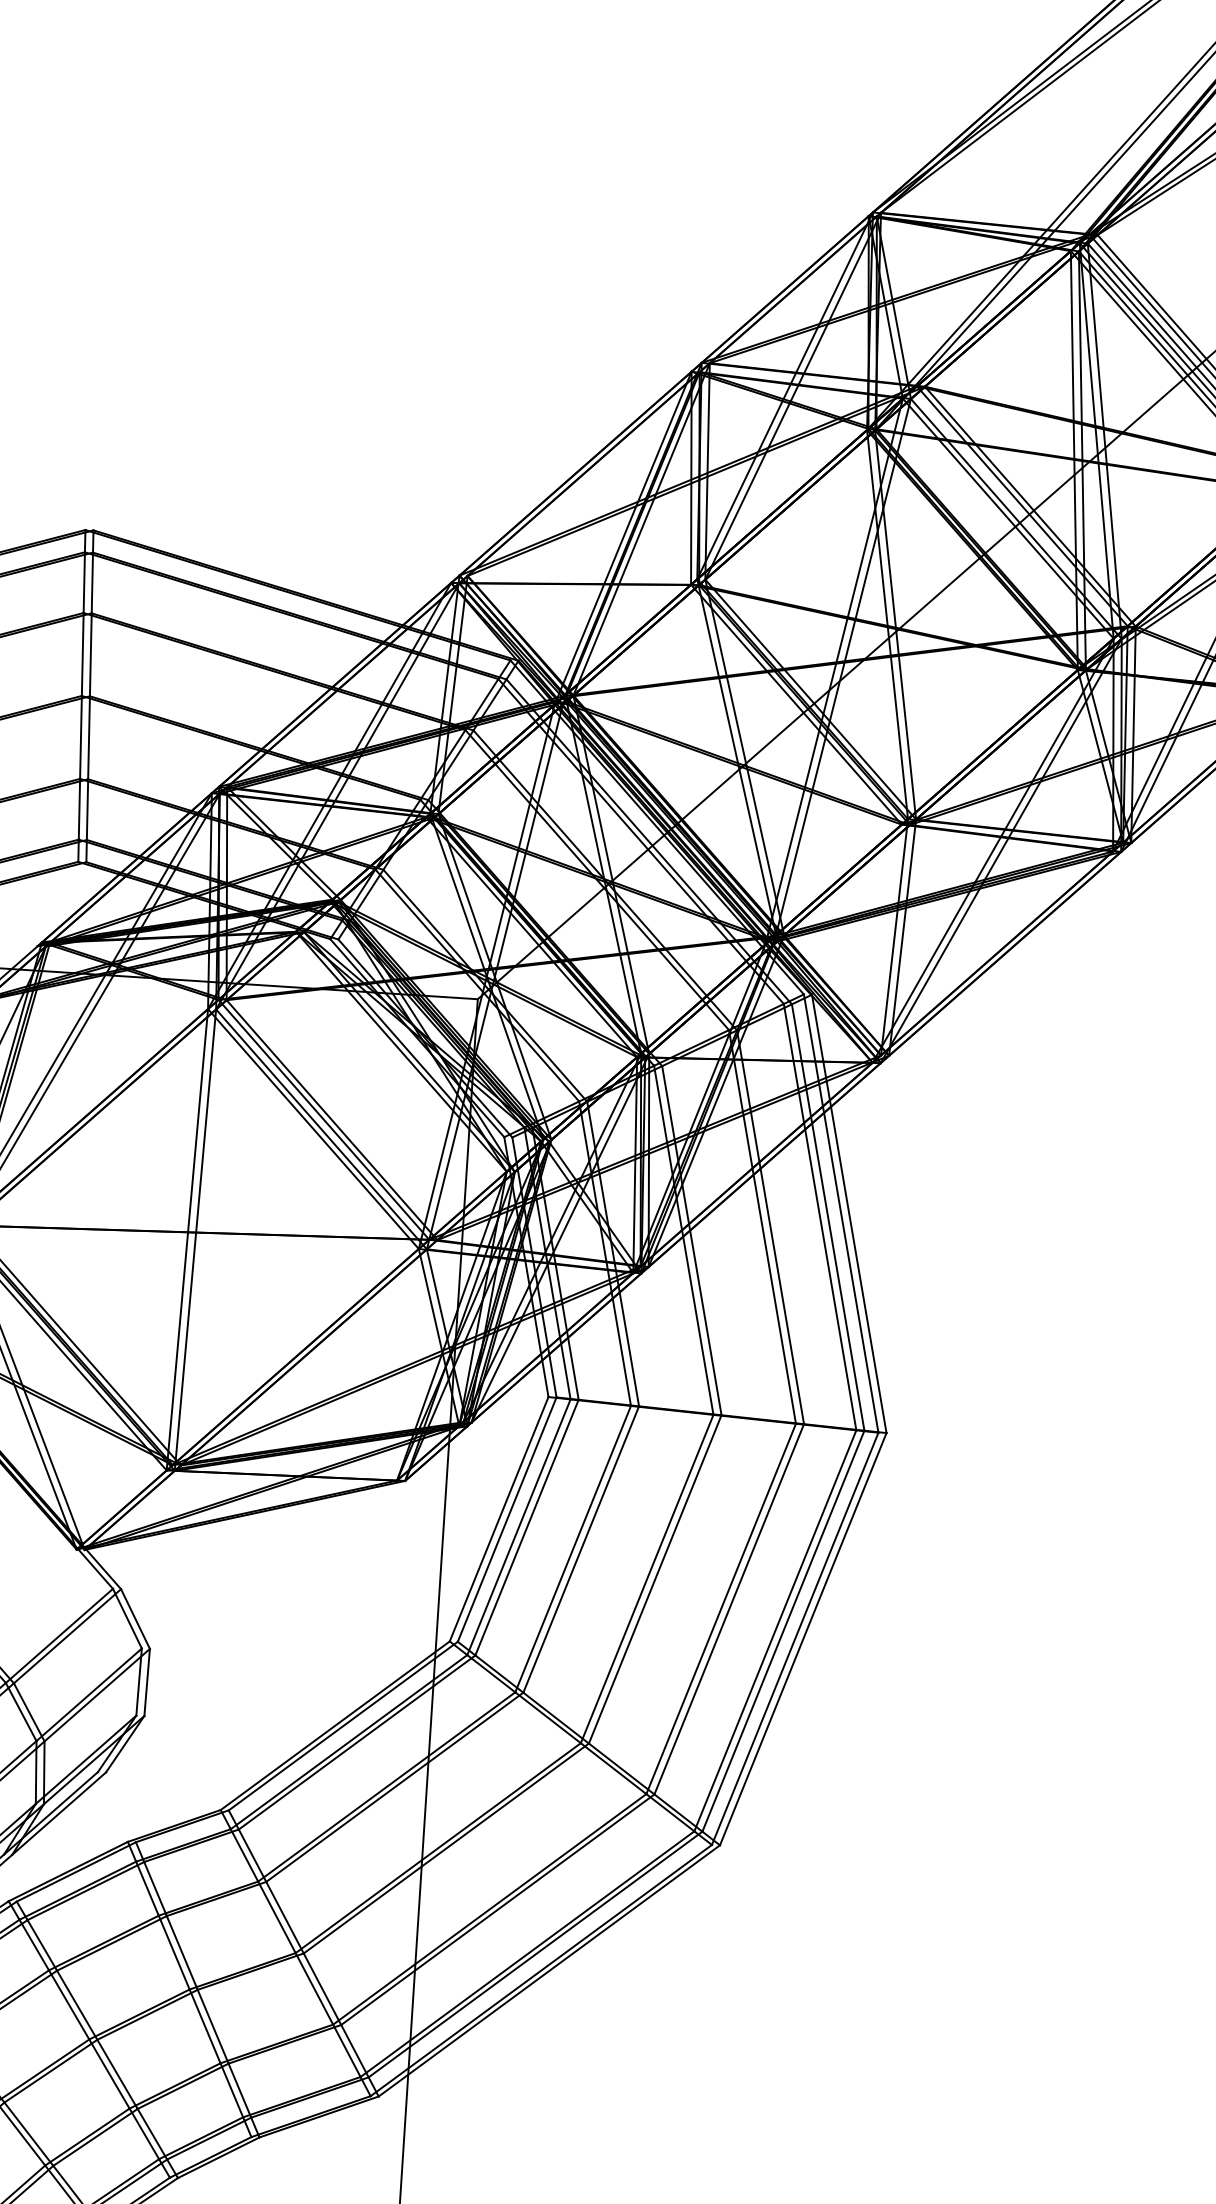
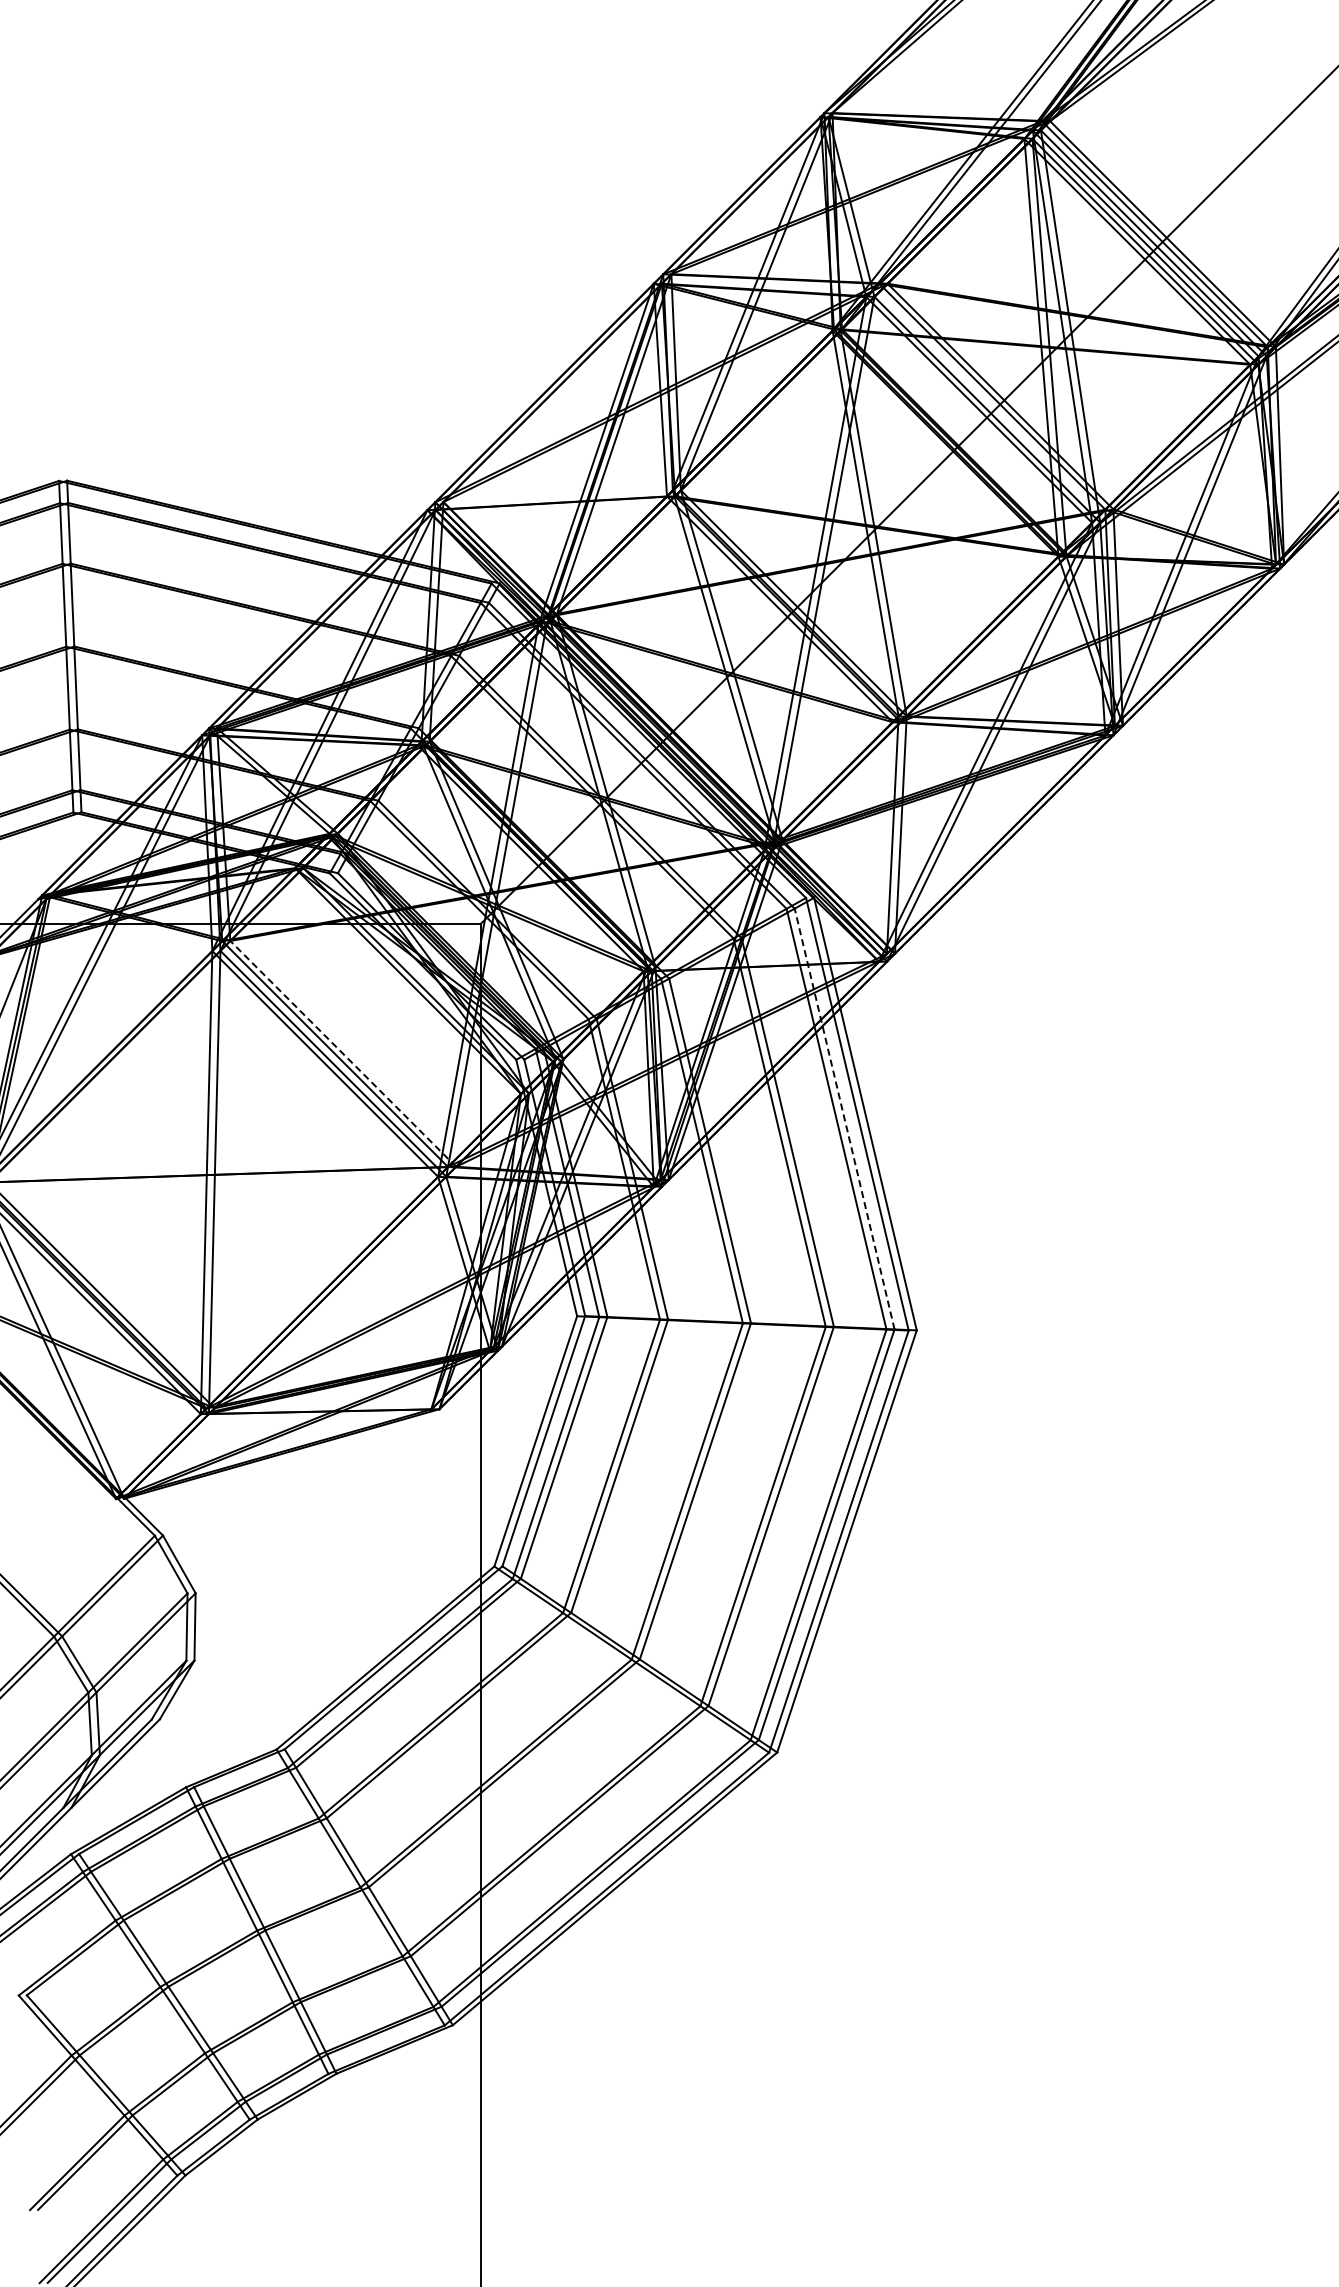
line: (332, 1119) -> (343, 1053), solid -> dashed
line: (828, 1216) -> (844, 1118), solid -> dashed

